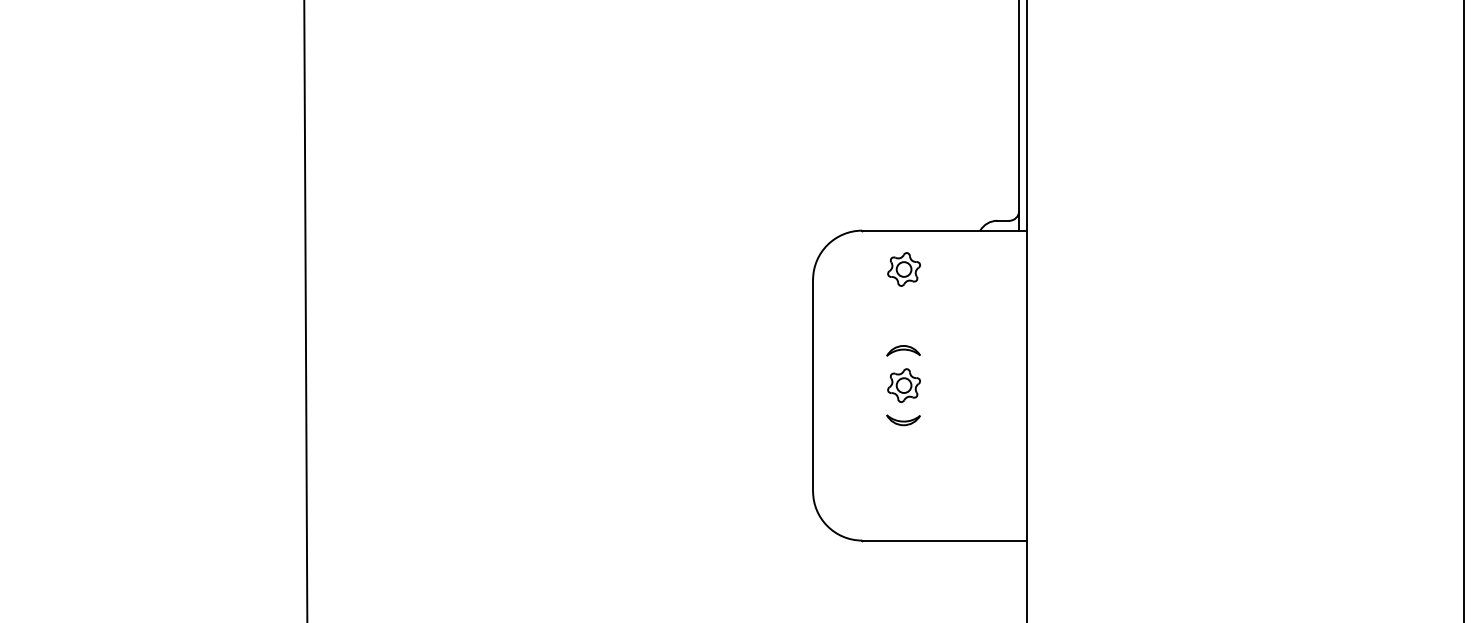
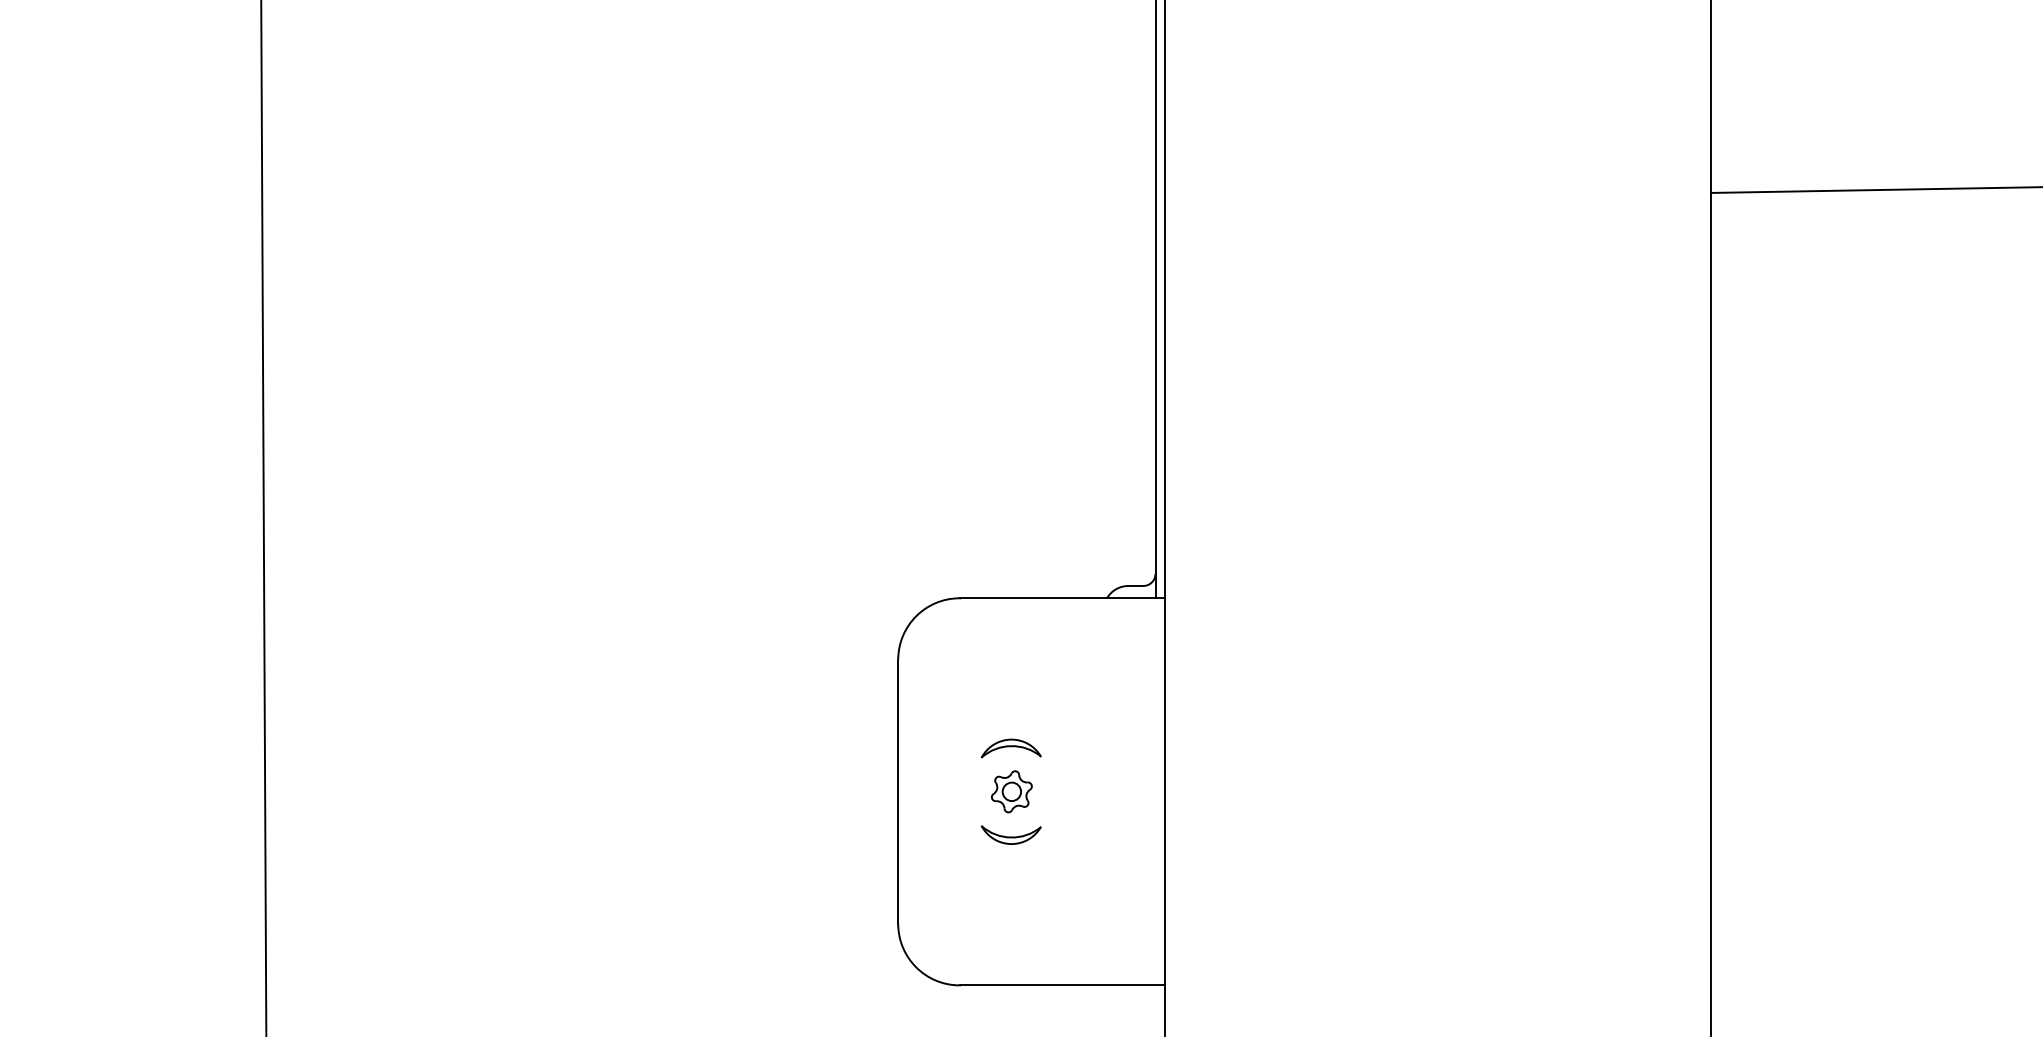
part: (903, 269) -> (1011, 646), removed
part: (902, 350) -> (1010, 748), size x1.43
part: (902, 419) -> (1010, 834), size x1.43

